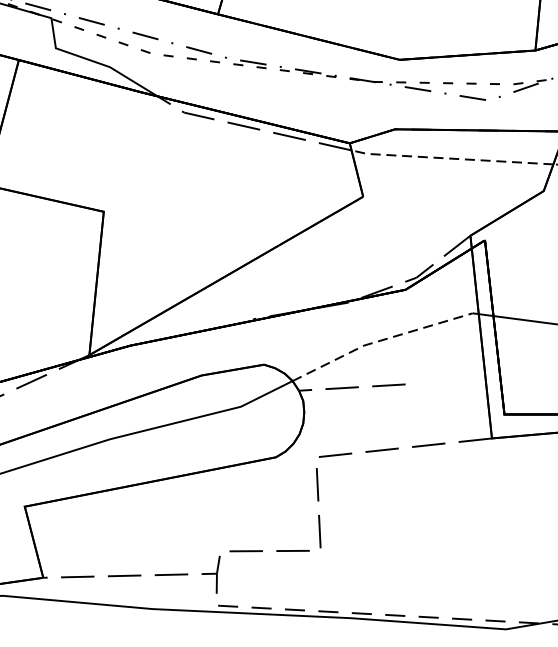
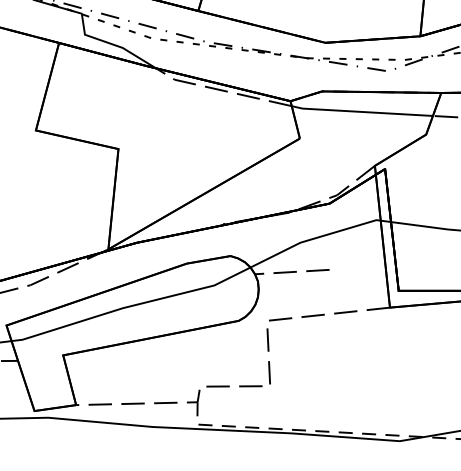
line: (451, 158) -> (361, 111), dashed -> solid
line: (384, 339) -> (314, 238), dashed -> solid

